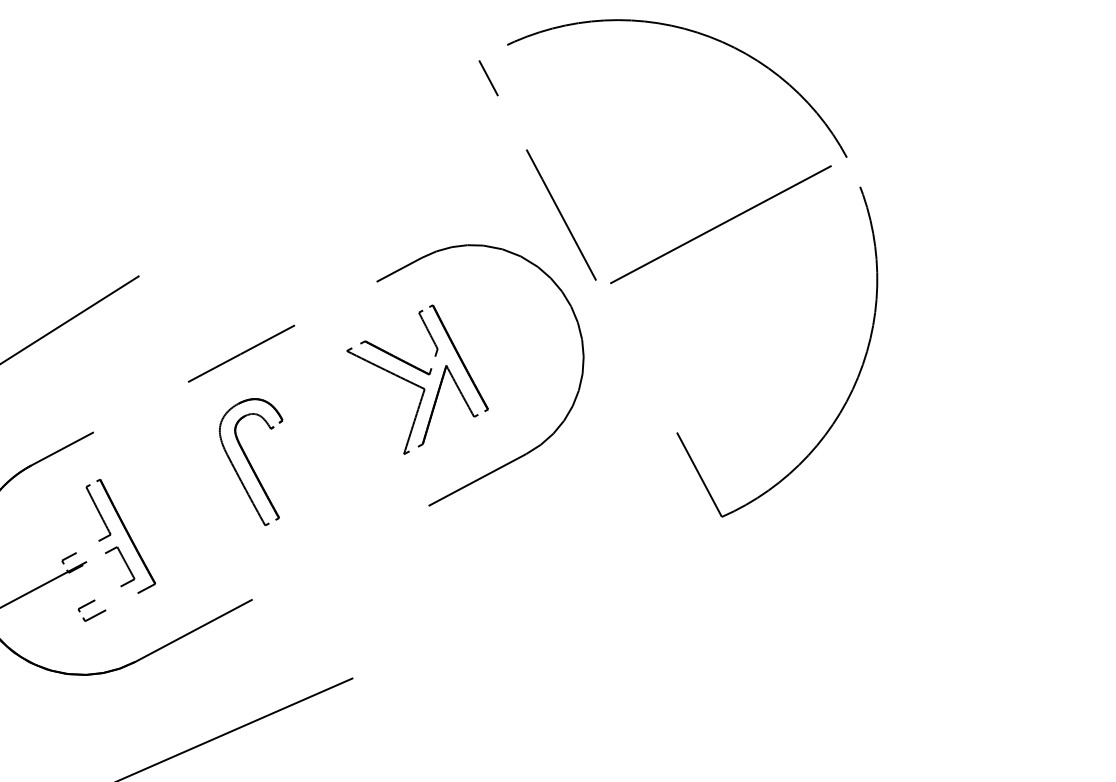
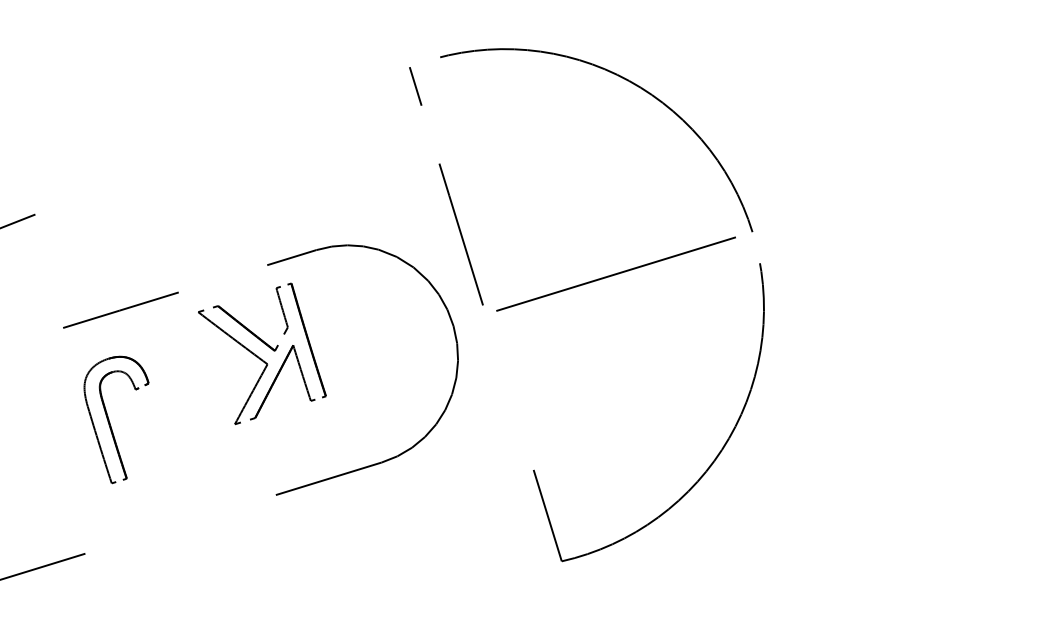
part: (417, 379) -> (262, 353), moved

